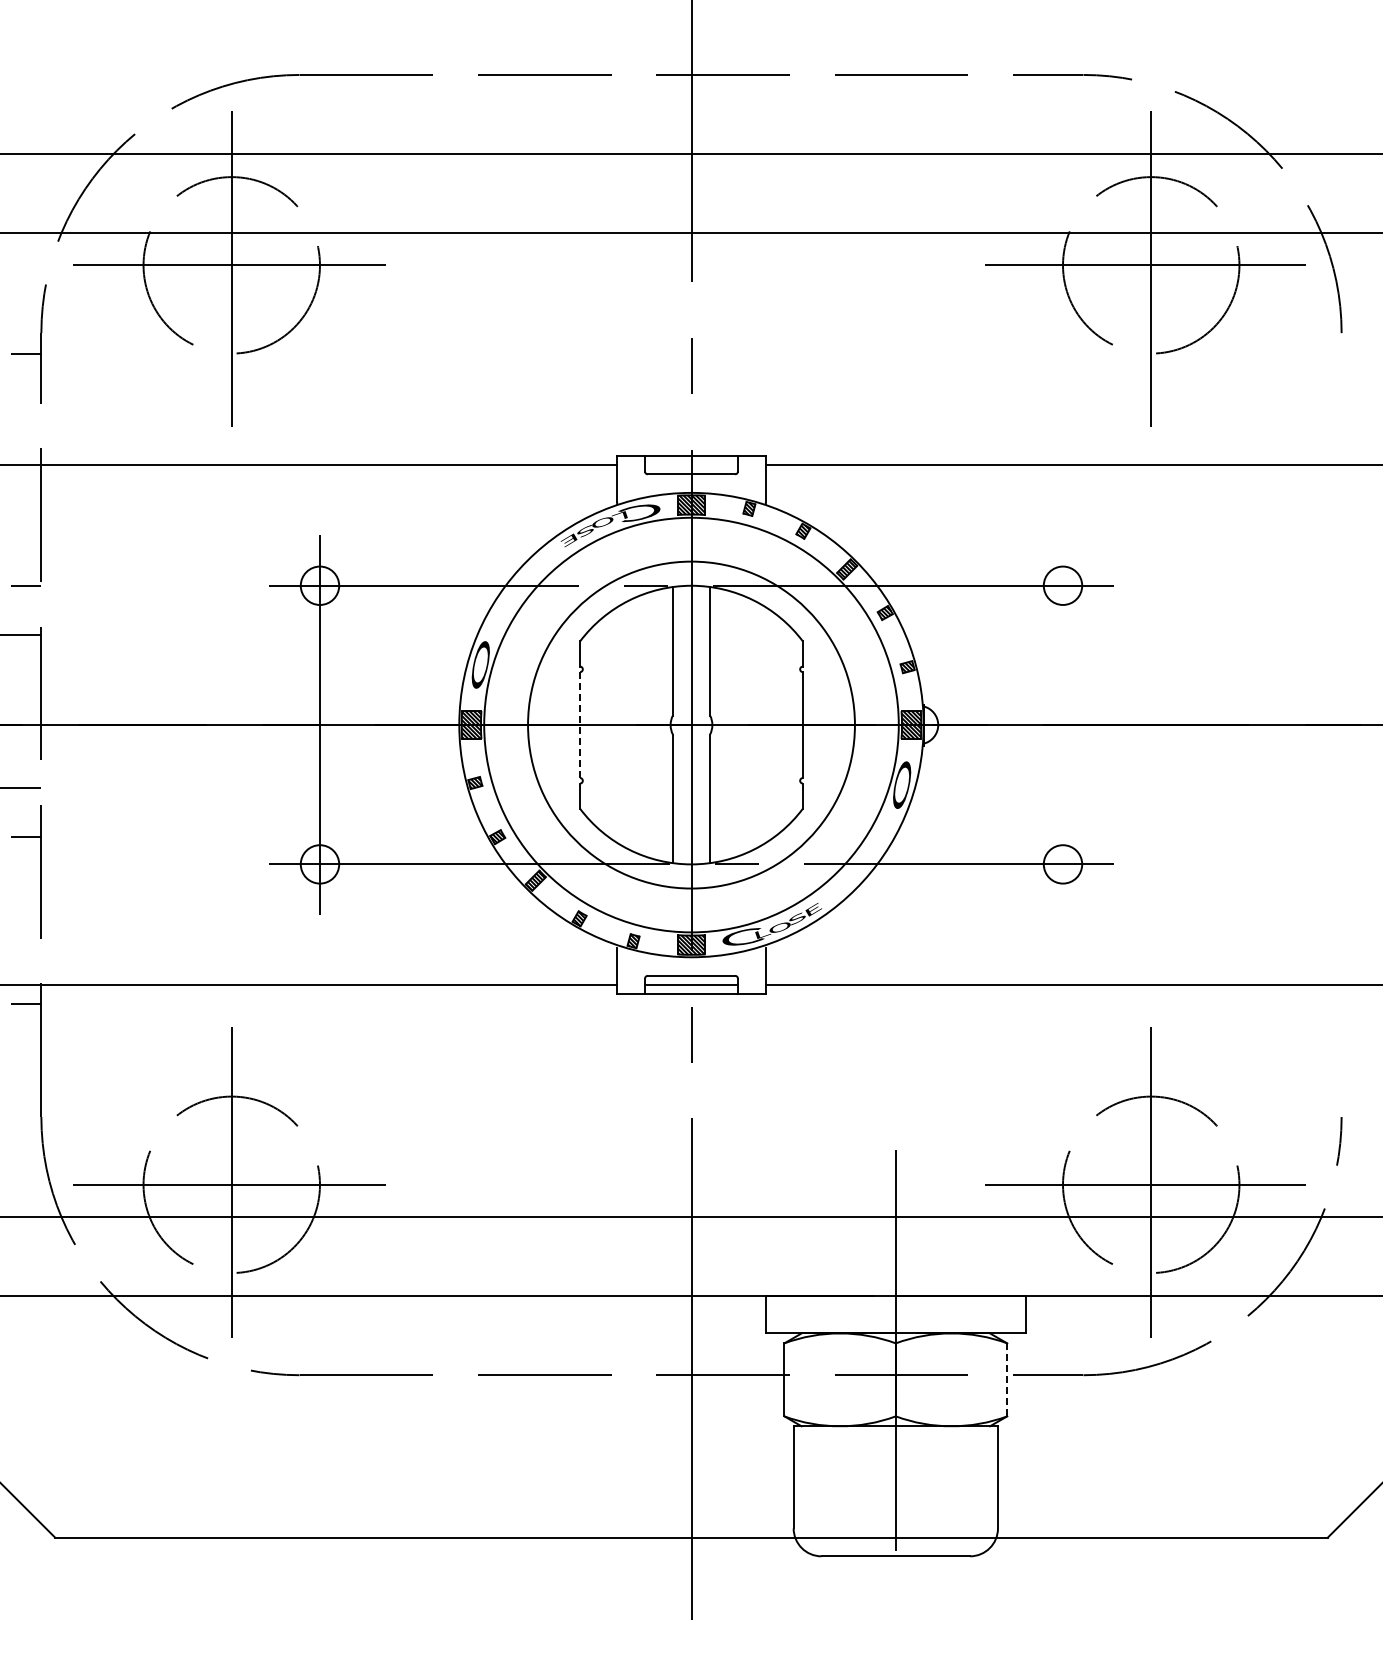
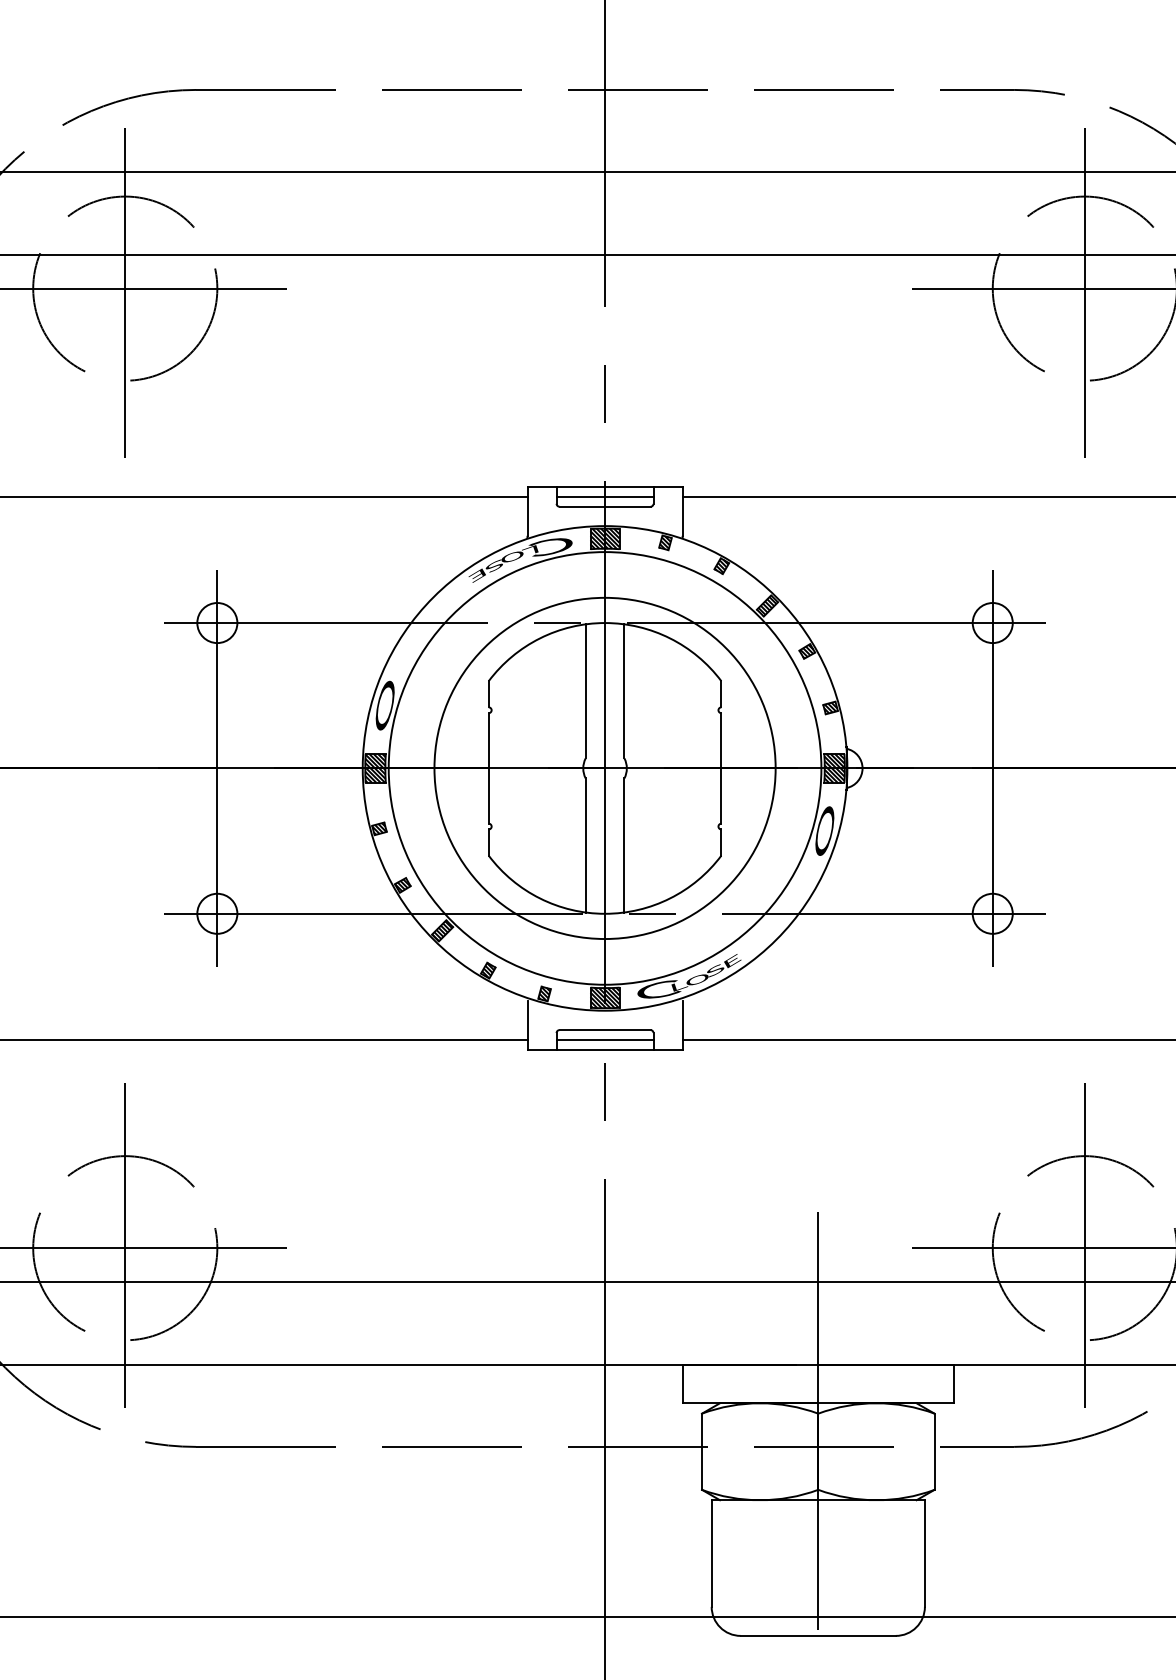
line: (691, 465) -> (605, 497), added
line: (1063, 724) -> (993, 767), added
line: (580, 725) -> (489, 768), dashed -> solid
line: (1007, 1379) -> (934, 1451), dashed -> solid

